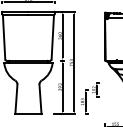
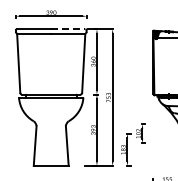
line: (41, 11) -> (68, 29), solid -> dashed

